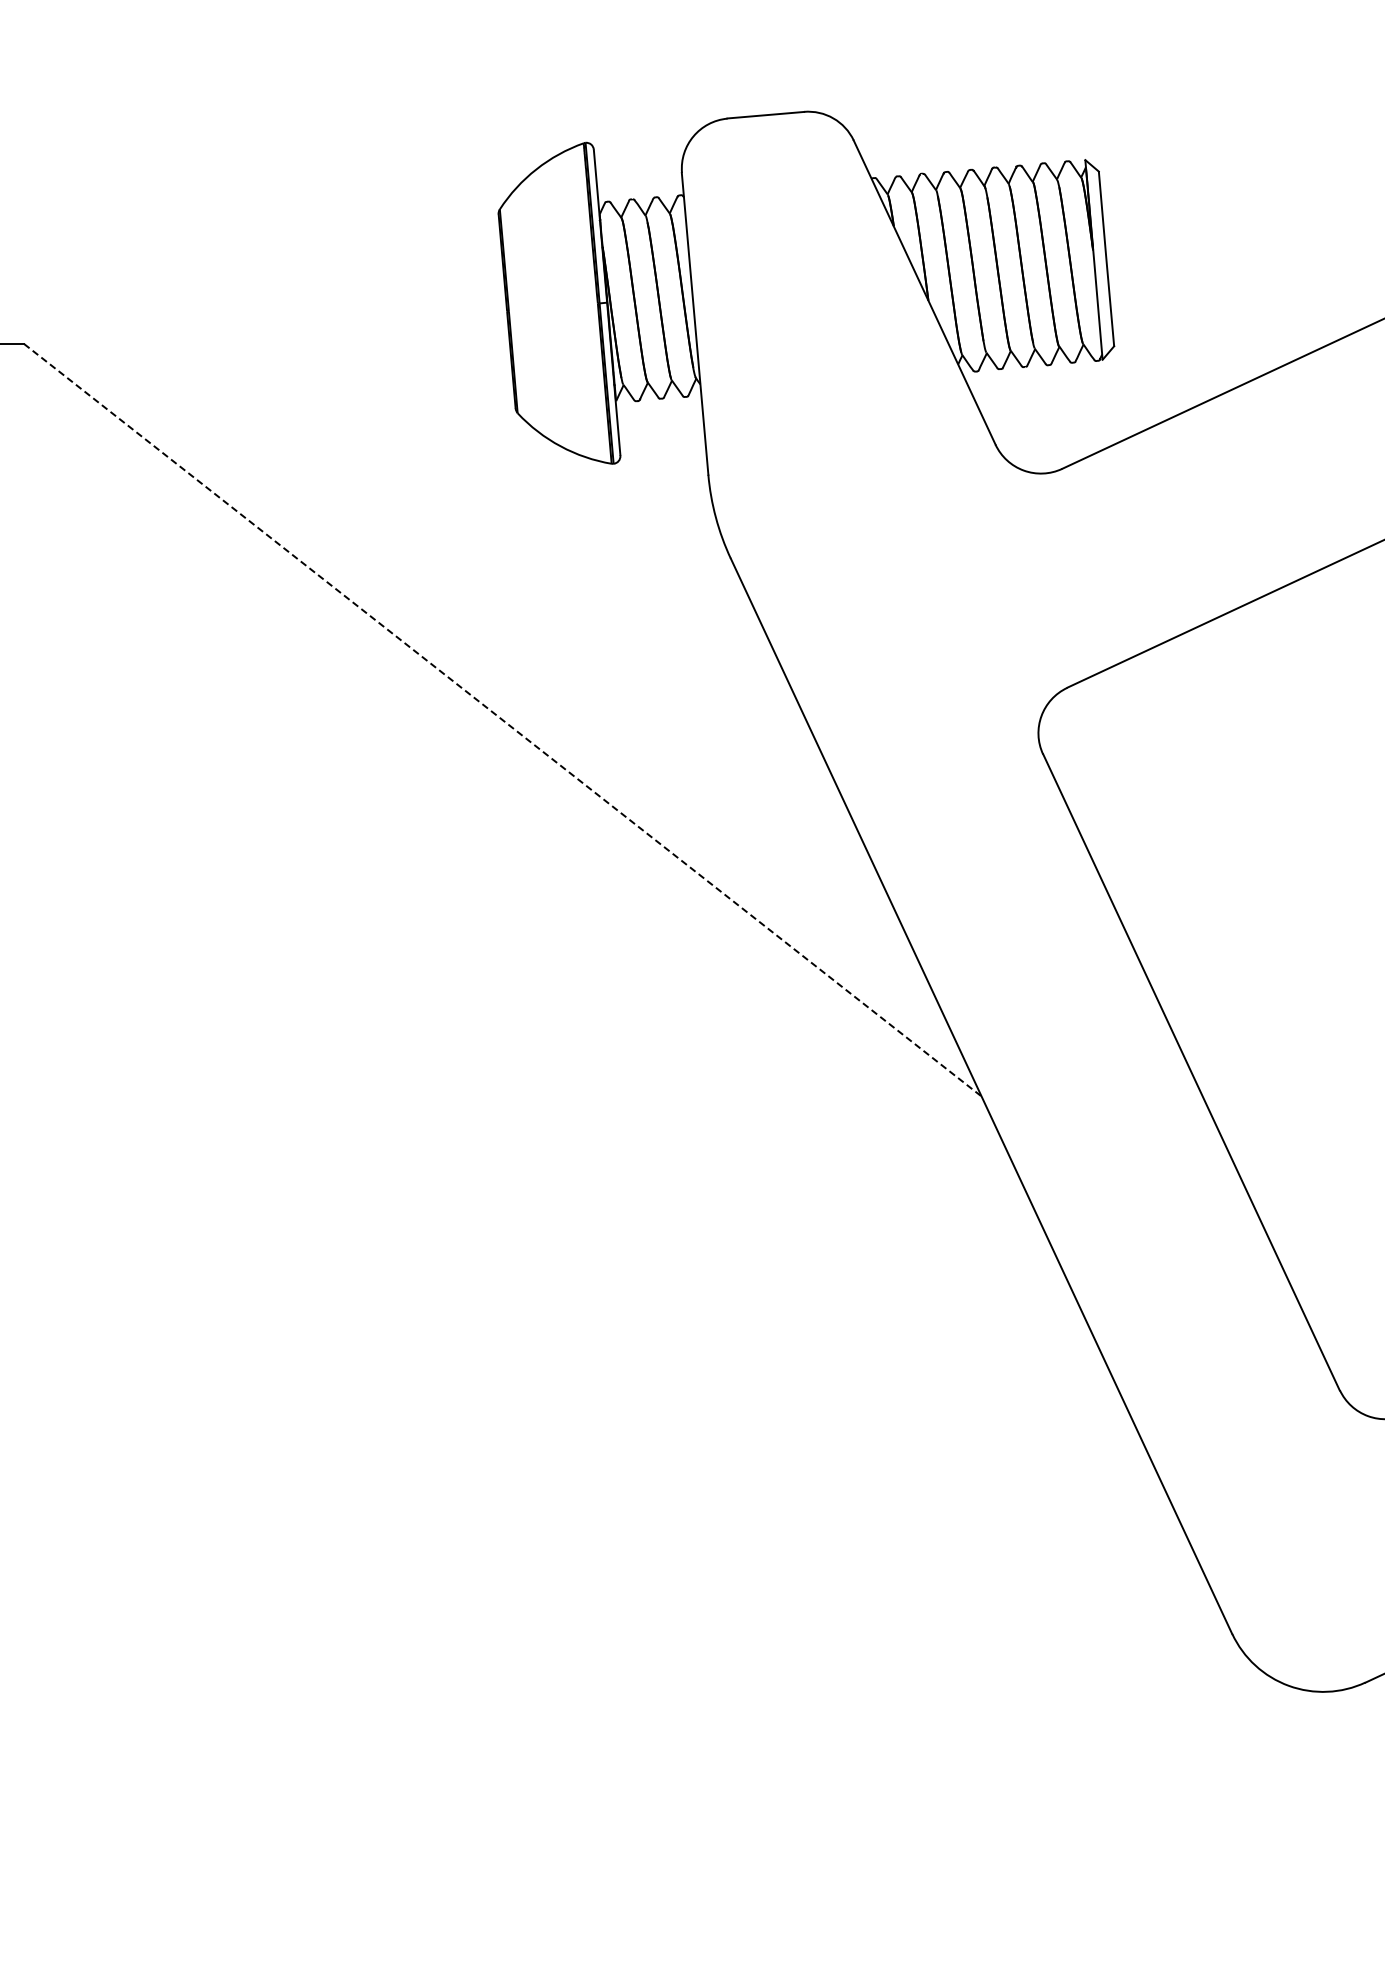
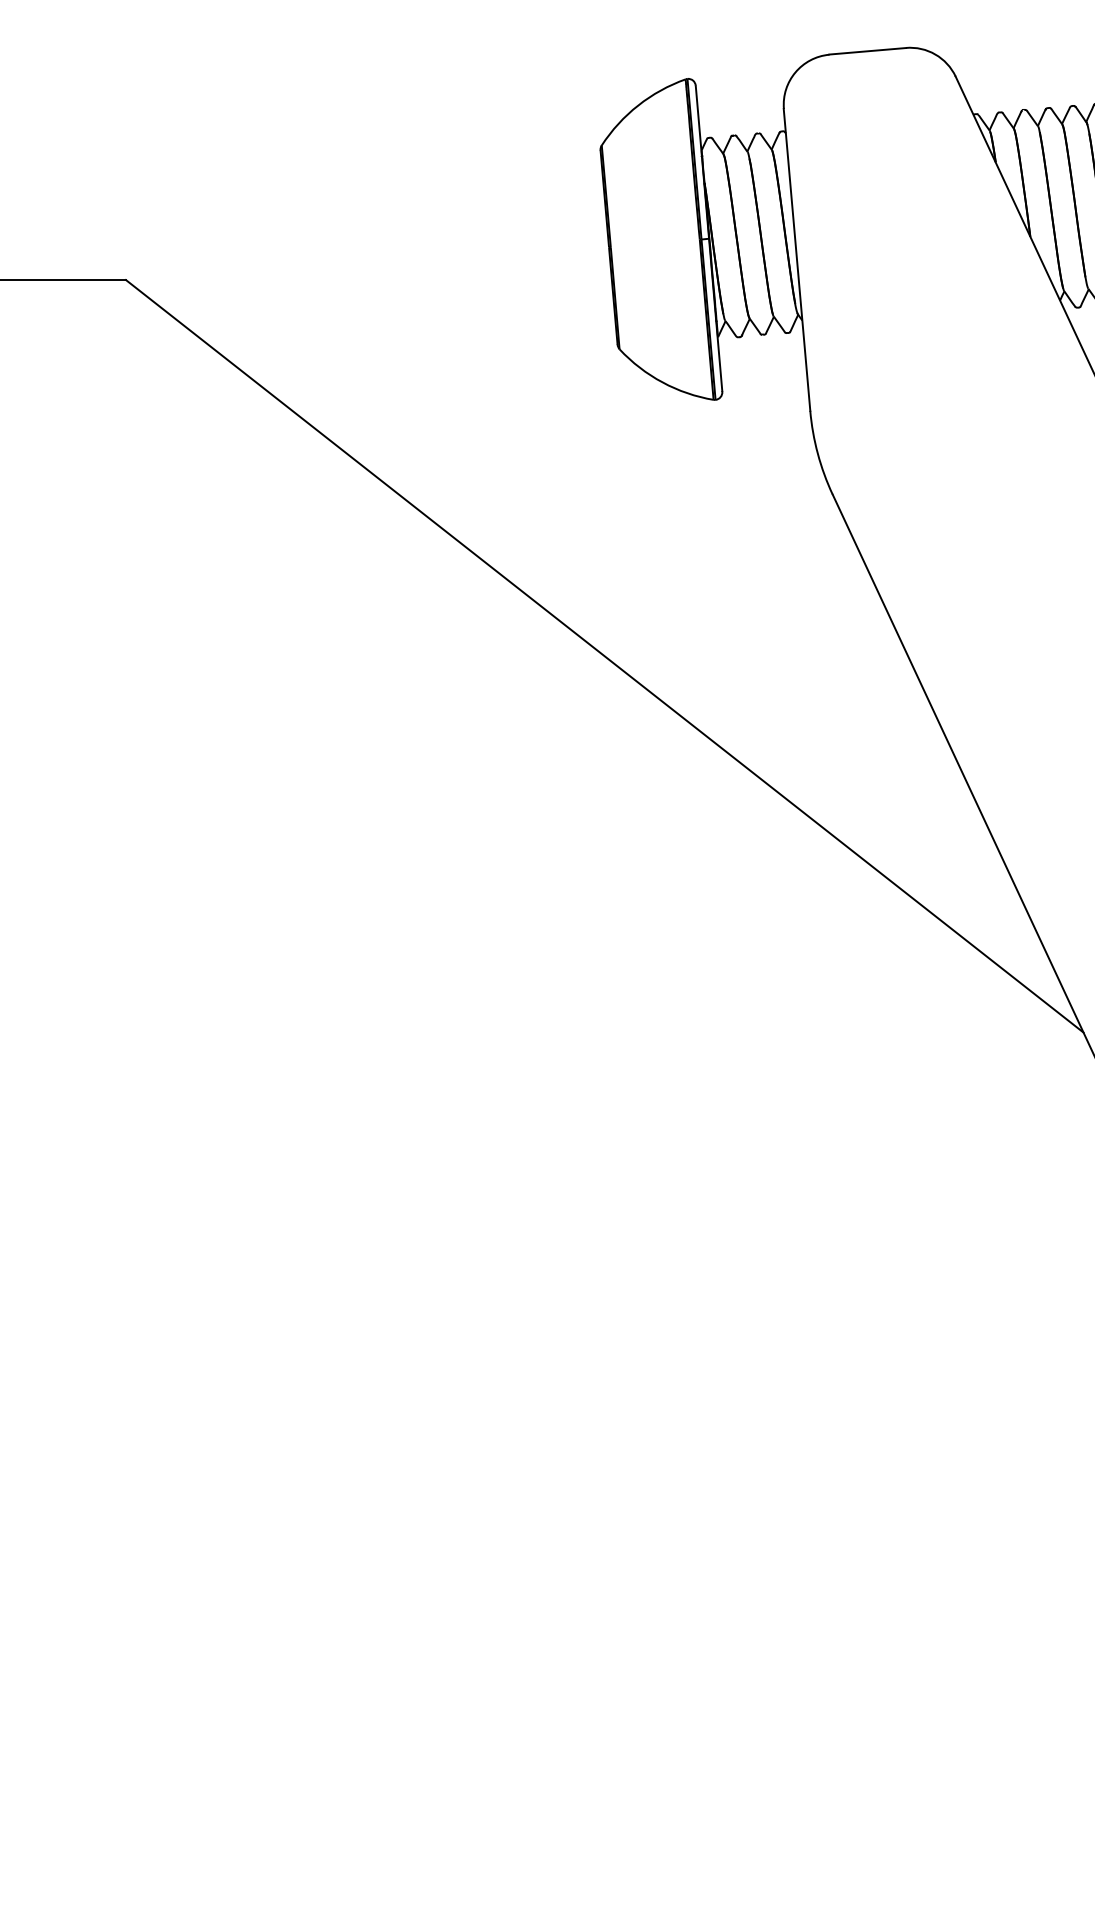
line: (502, 720) -> (604, 656), dashed -> solid

